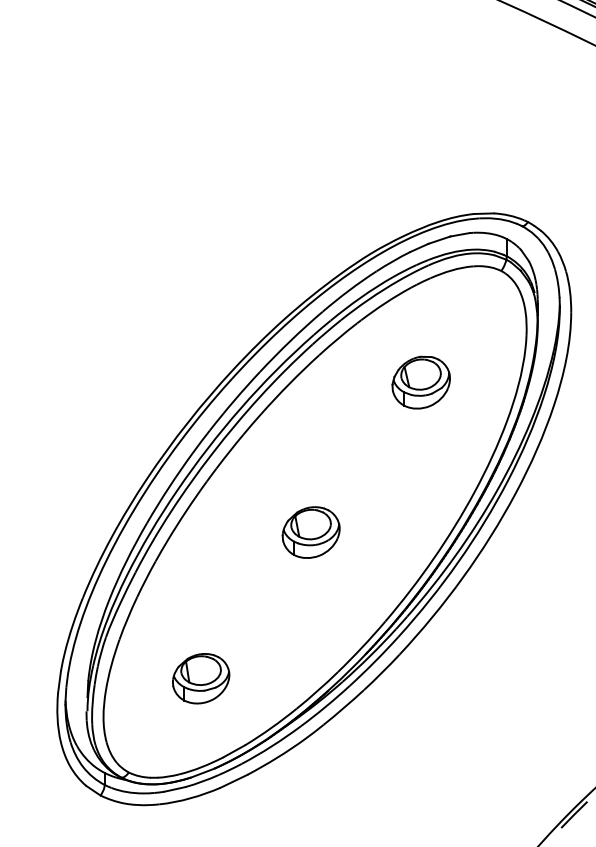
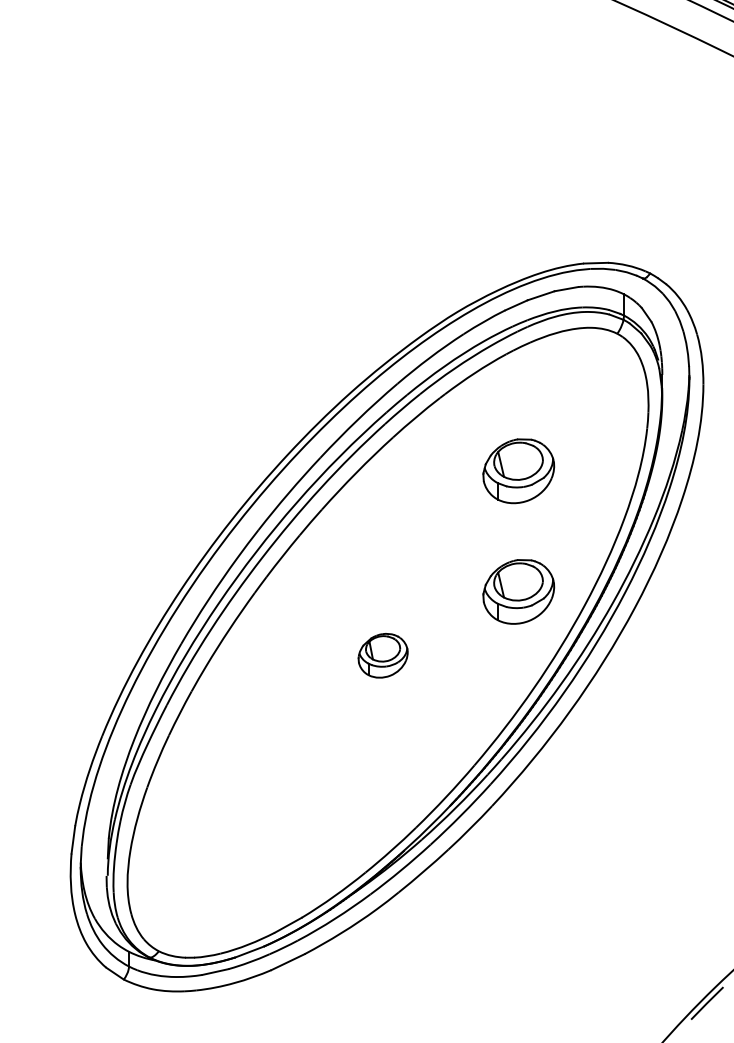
part: (420, 480) -> (517, 591), added
part: (310, 532) -> (382, 655), size x0.7
part: (201, 678) -> (248, 835), removed

